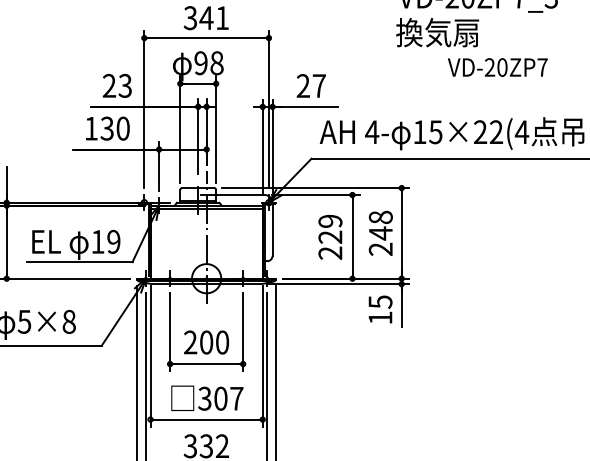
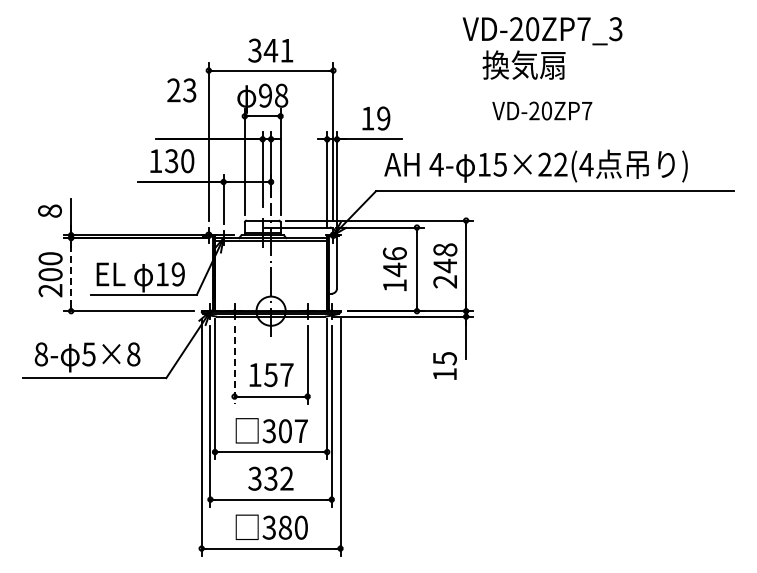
text: (437, 32) -> (523, 64), moved
text: (498, 67) -> (542, 110), moved
text: (117, 86) -> (181, 90), moved
text: (311, 86) -> (375, 118), 27 -> 19
text: (330, 237) -> (394, 269), 229 -> 146
line: (7, 242) -> (71, 274), solid -> dashed
text: (380, 309) -> (444, 365), moved
line: (170, 333) -> (234, 365), solid -> dashed
text: (206, 343) -> (270, 375), 200 -> 157

